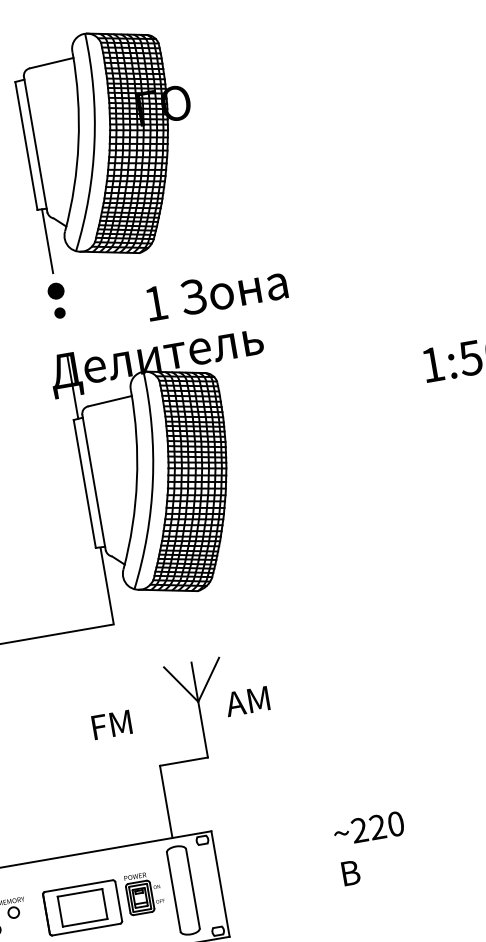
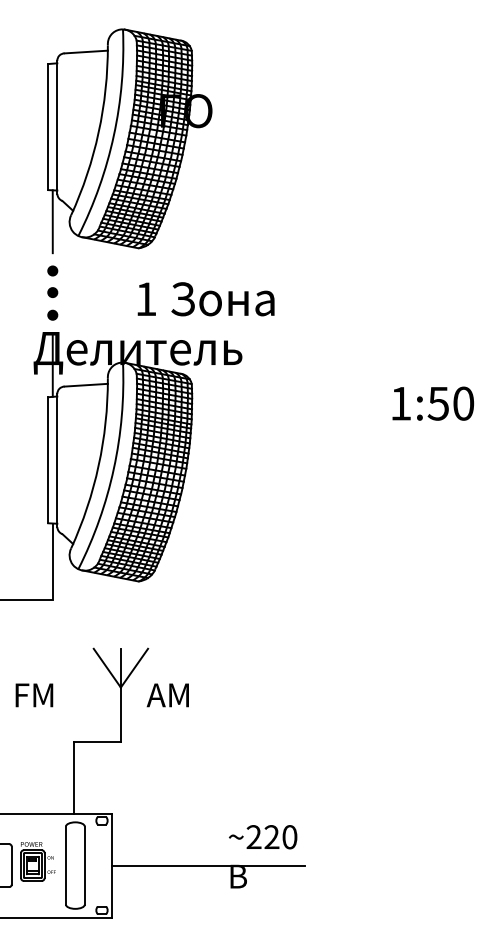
part: (55, 290) -> (52, 270), size x0.62
part: (63, 335) -> (52, 314), added
line: (318, 867) -> (208, 865), added

